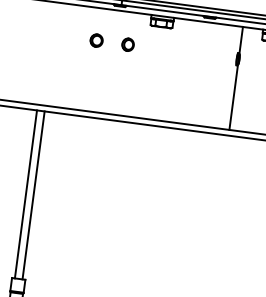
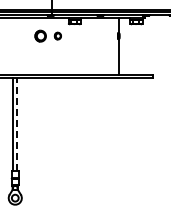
part: (96, 39) -> (40, 35), size x1.6
line: (33, 195) -> (17, 124), solid -> dashed

